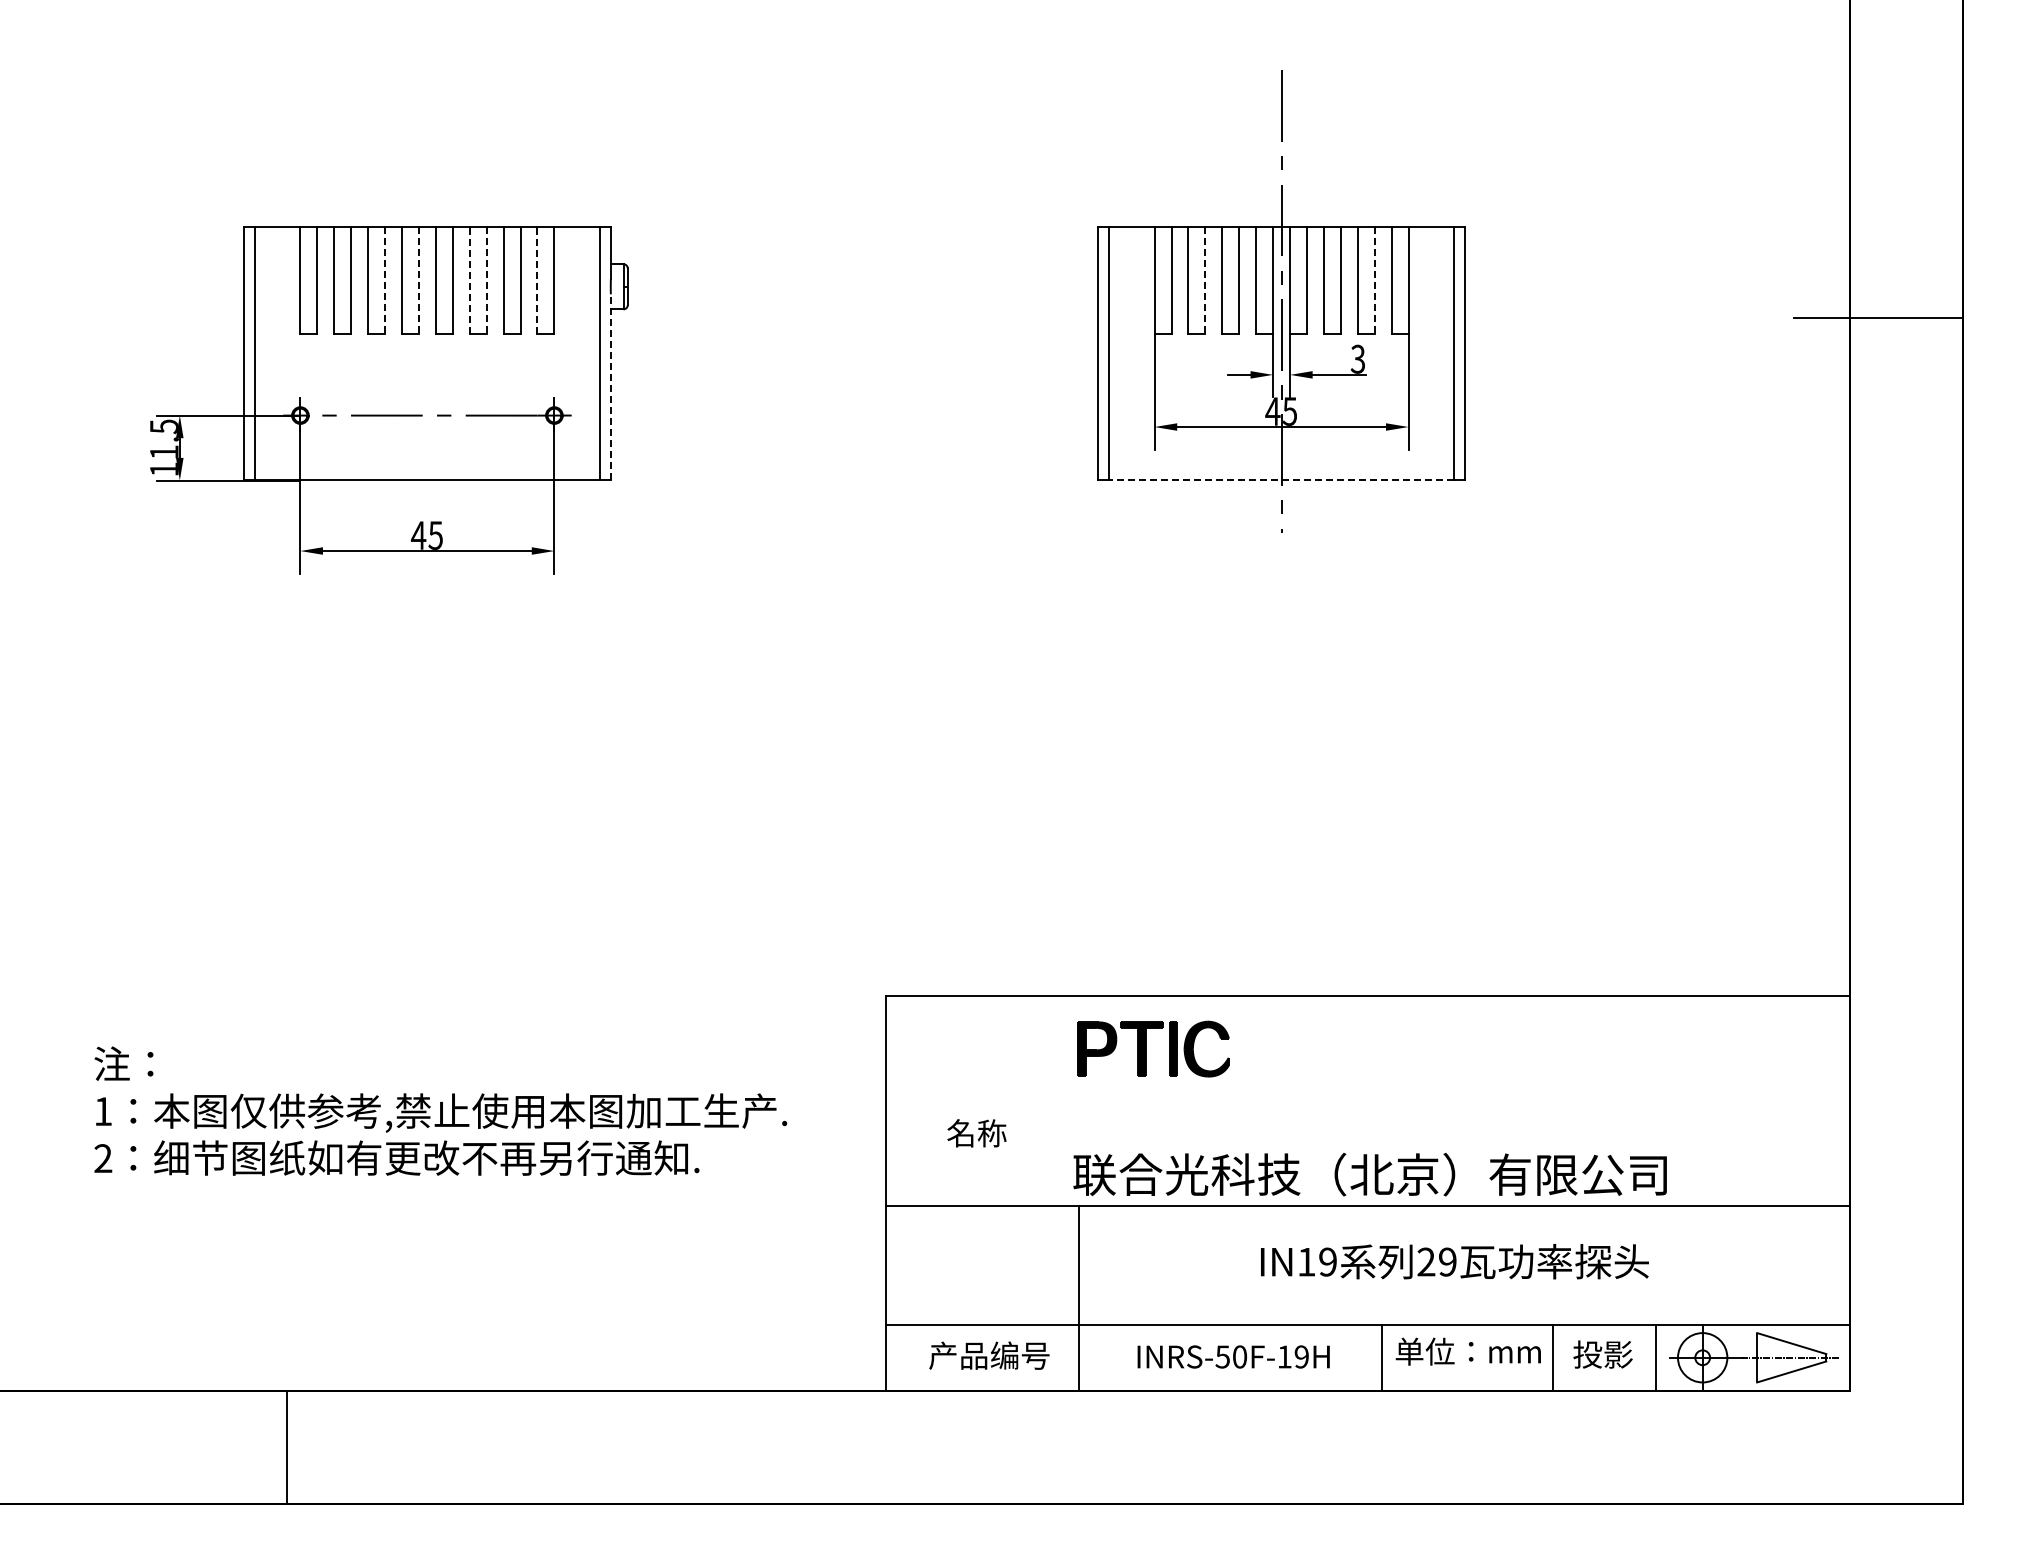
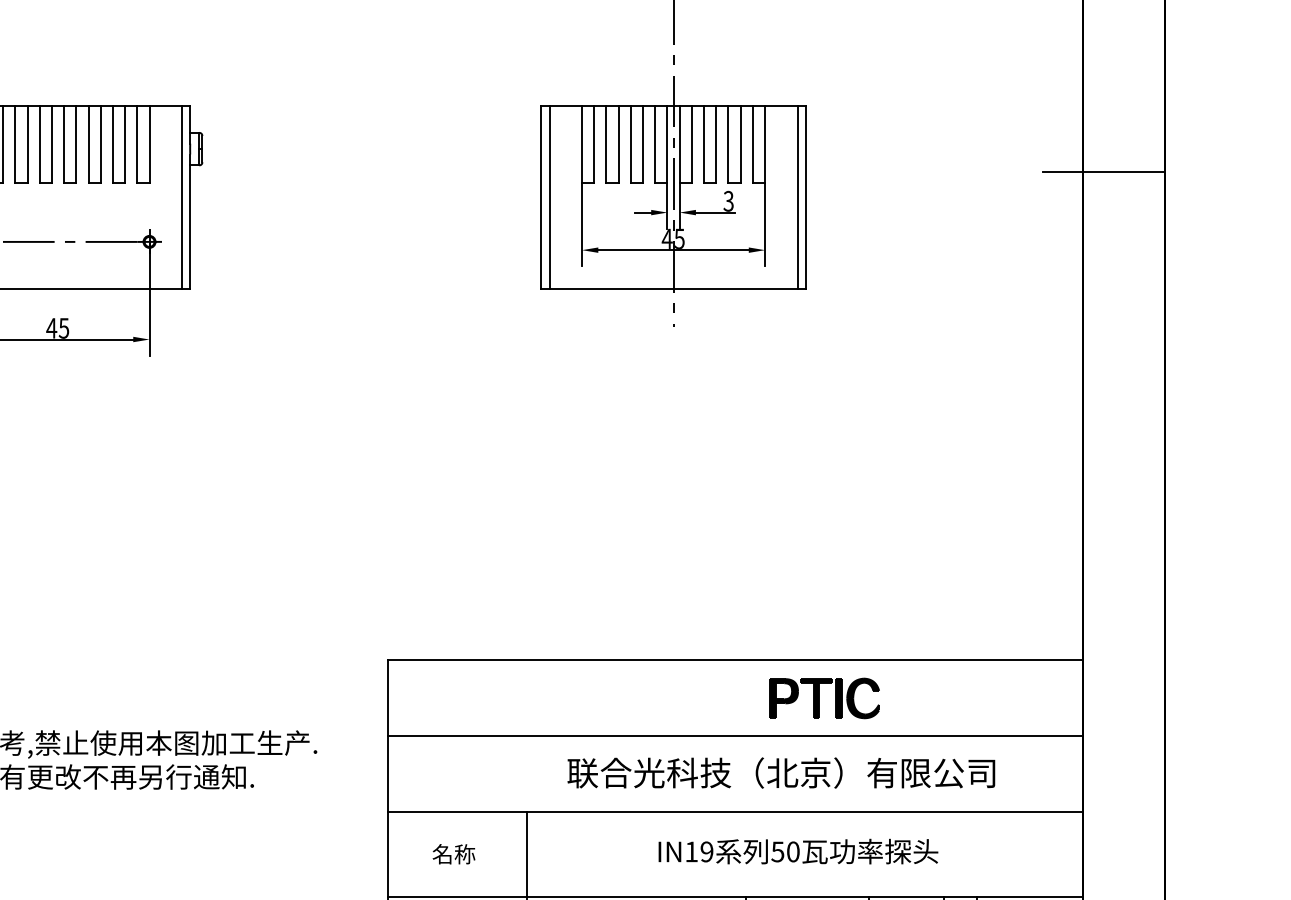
line: (385, 280) -> (27, 144), dashed -> solid
line: (418, 280) -> (51, 144), dashed -> solid
line: (469, 280) -> (88, 144), dashed -> solid
line: (486, 280) -> (100, 144), dashed -> solid
line: (537, 280) -> (137, 144), dashed -> solid
line: (1205, 280) -> (618, 144), dashed -> solid
line: (1374, 280) -> (740, 144), dashed -> solid
line: (610, 386) -> (189, 220), dashed -> solid
line: (1281, 480) -> (673, 288), dashed -> solid
part: (1146, 1048) -> (819, 698), moved
line: (1367, 1101) -> (735, 736), added
text: (976, 1133) -> (453, 854), moved
text: (1369, 1174) -> (780, 772), moved
text: (1436, 1261) -> (785, 851), 29 -> 50

